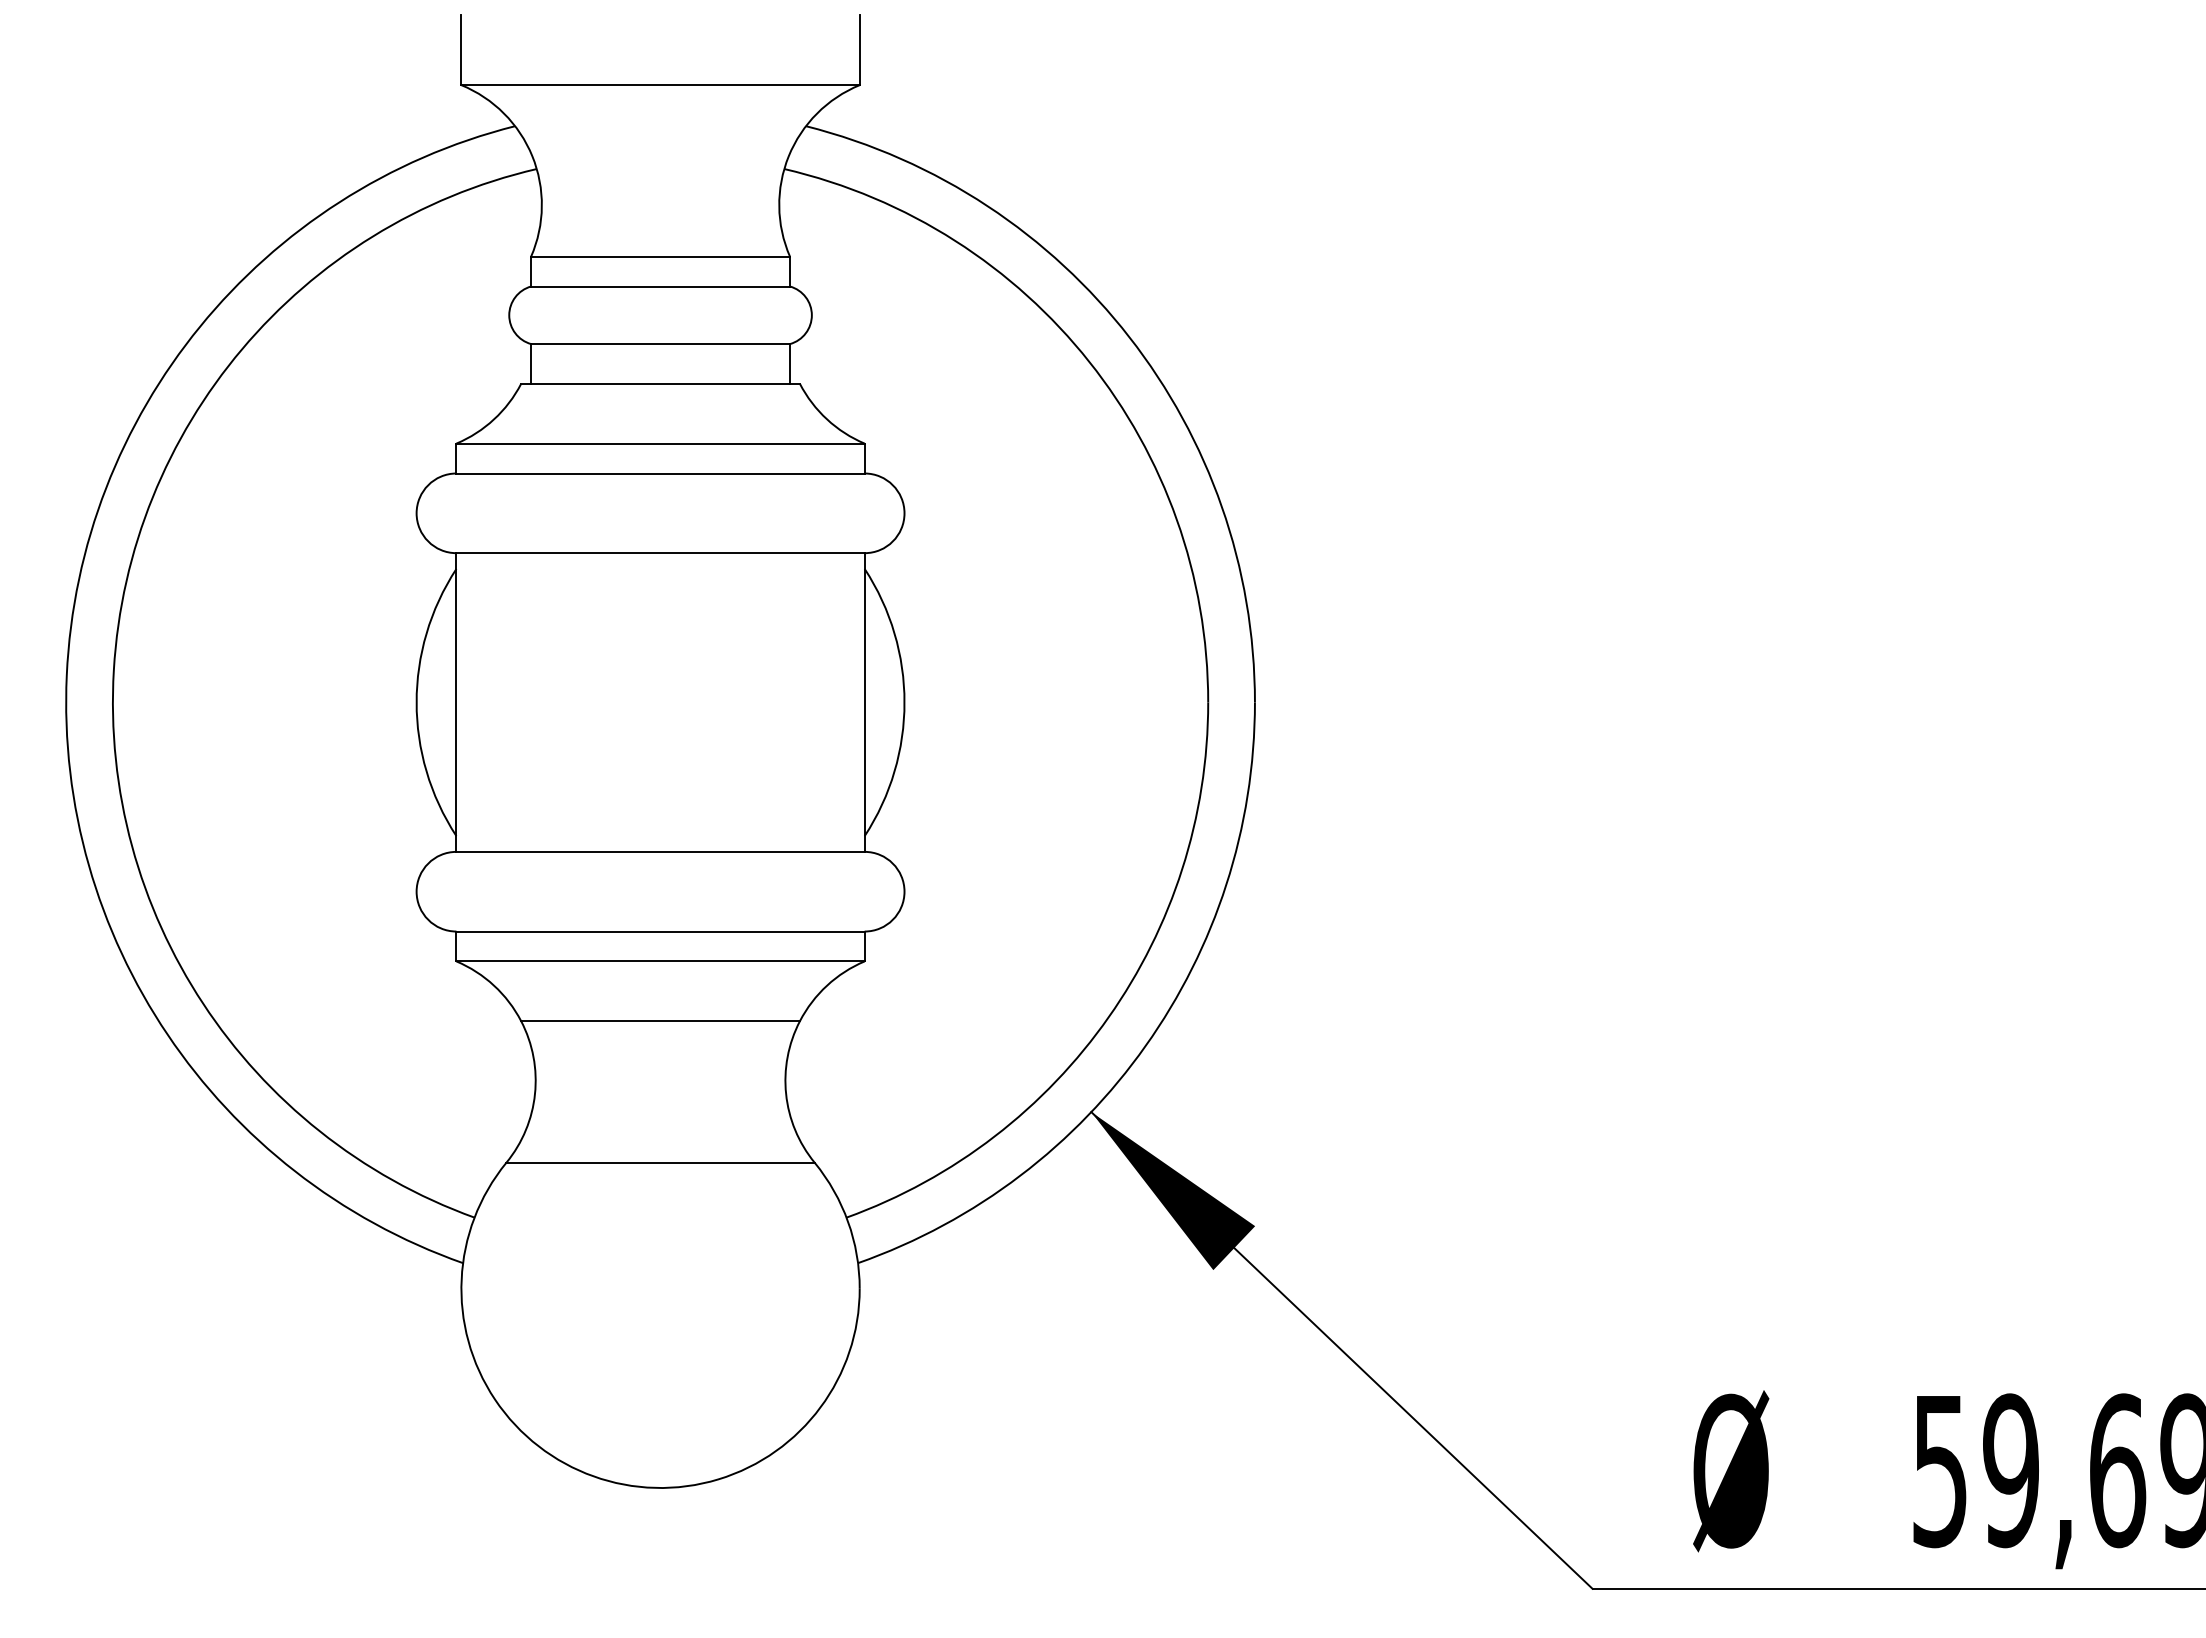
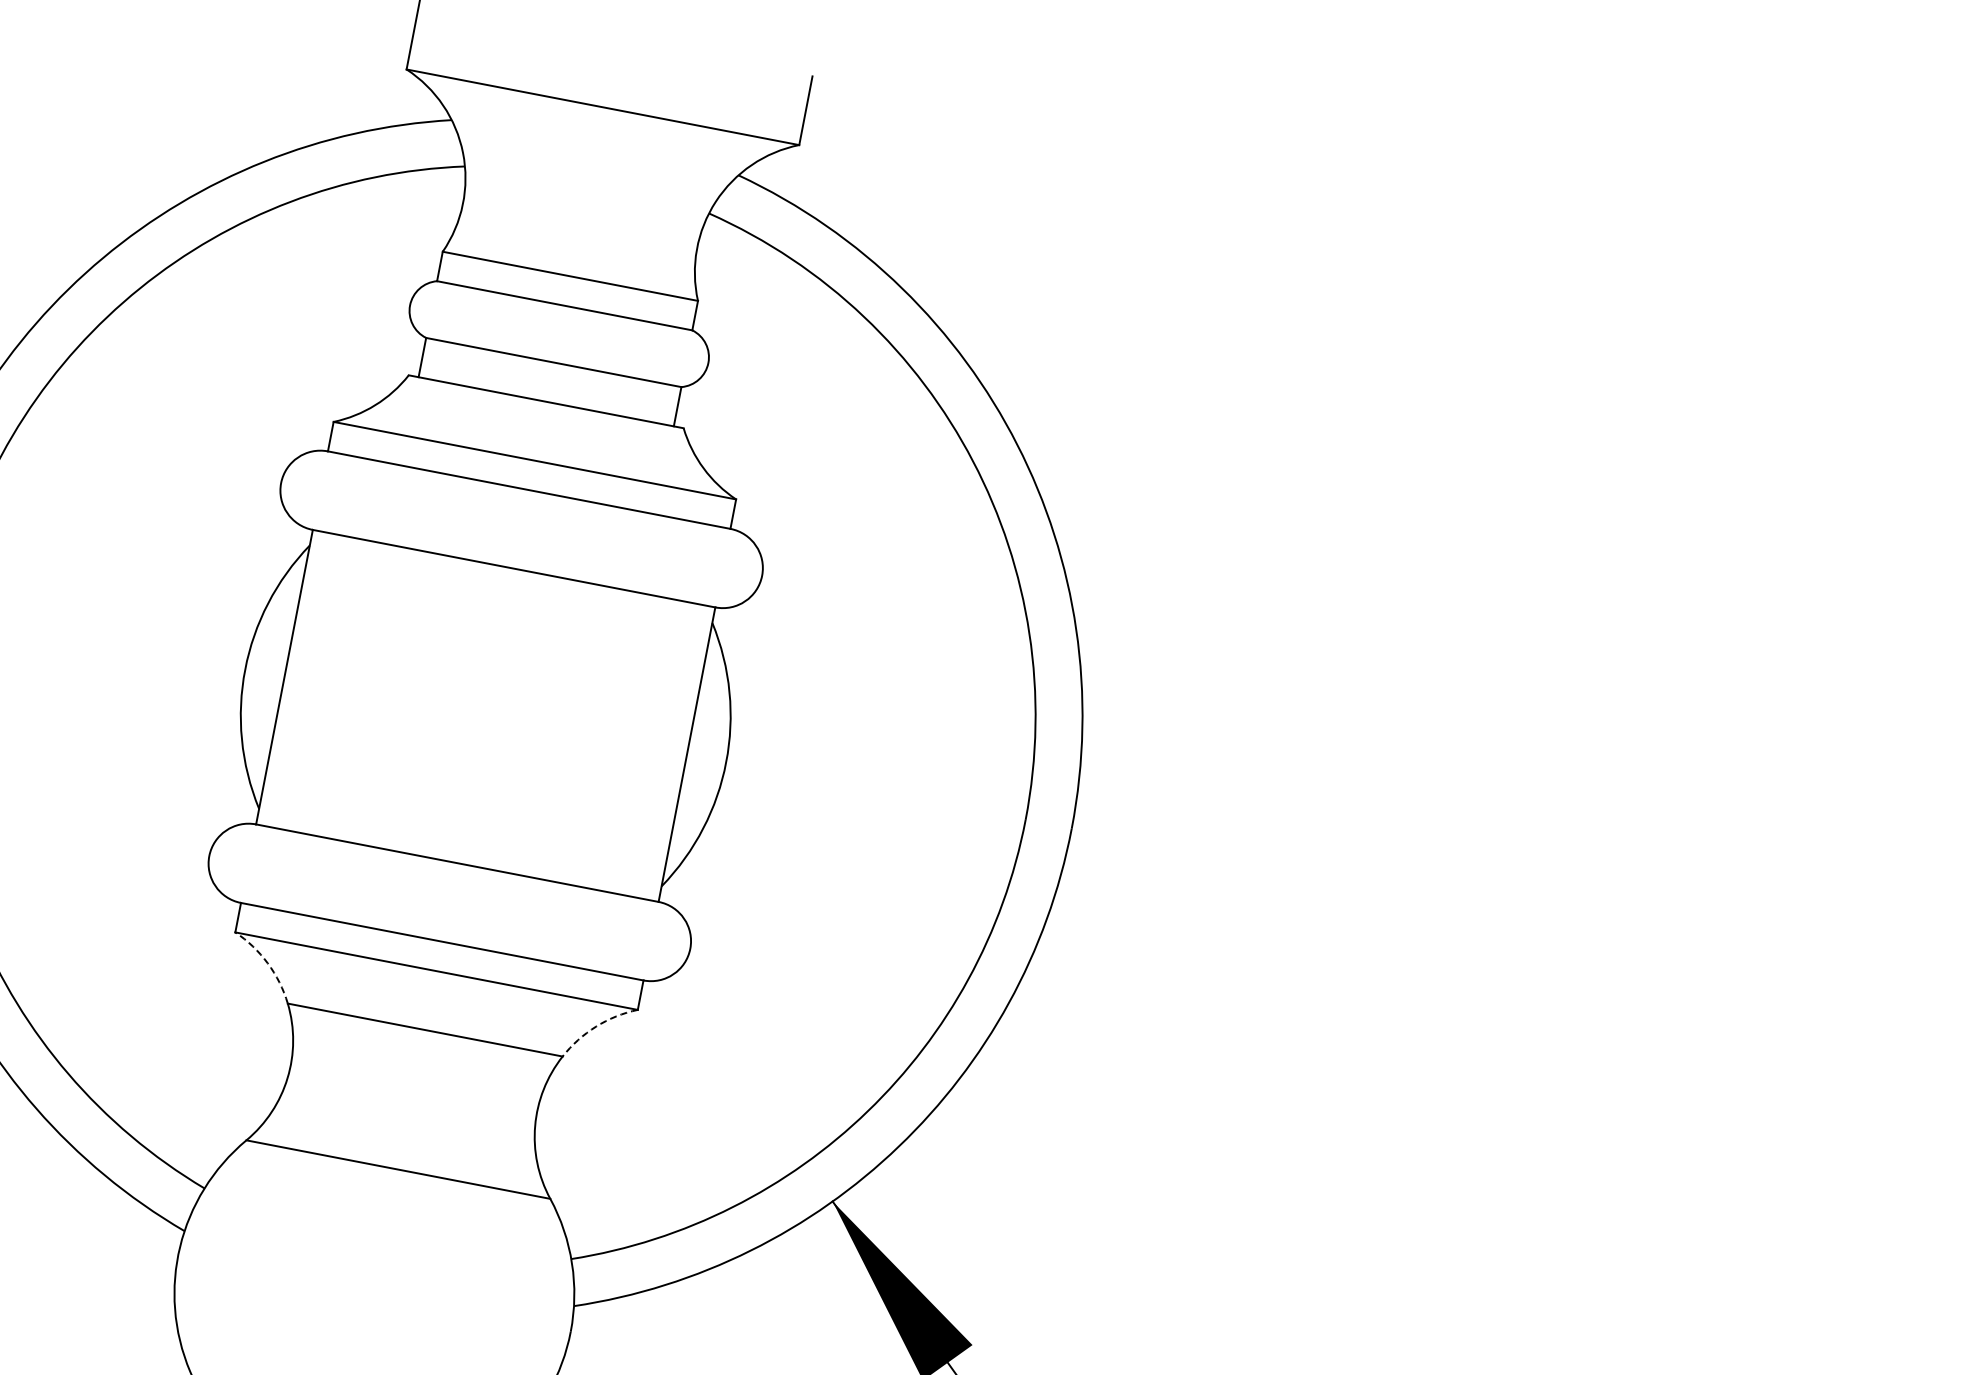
arc: (494, 985) -> (268, 963), solid -> dashed
arc: (827, 985) -> (596, 1026), solid -> dashed

